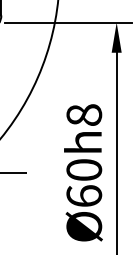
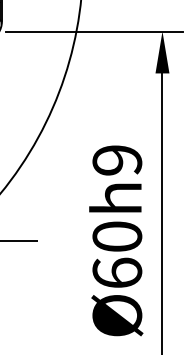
text: (84, 115) -> (117, 160), Ø60h8 -> Ø60h9

